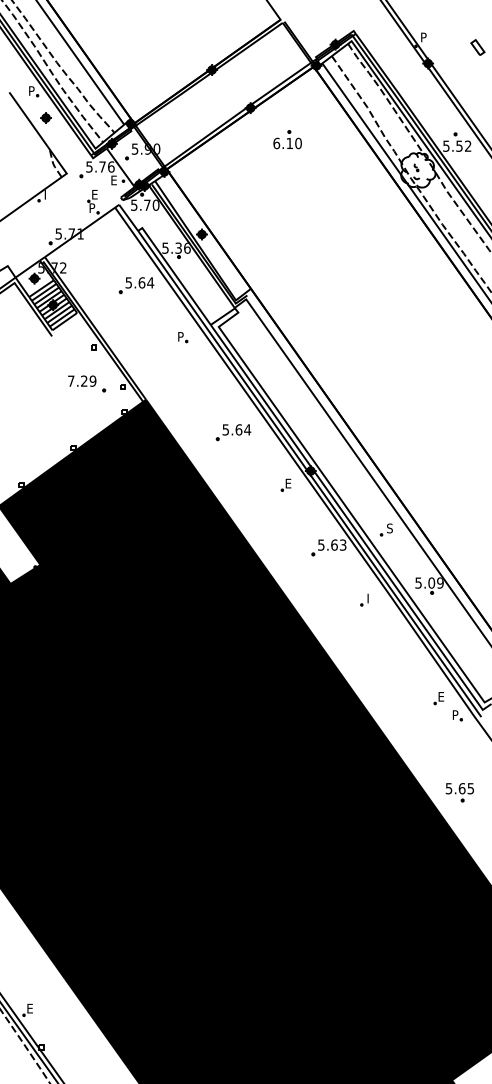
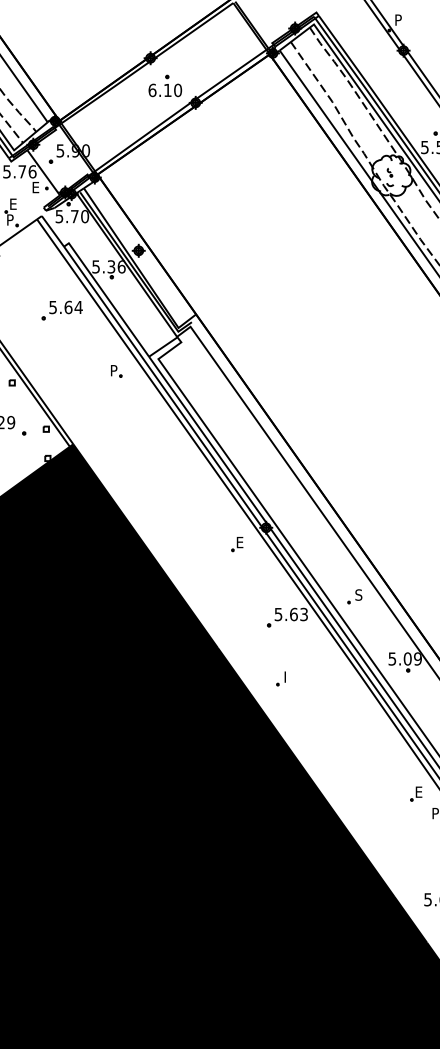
part: (287, 139) -> (165, 85), moved
part: (233, 432) -> (175, 482), removed
part: (364, 599) -> (281, 678), moved

